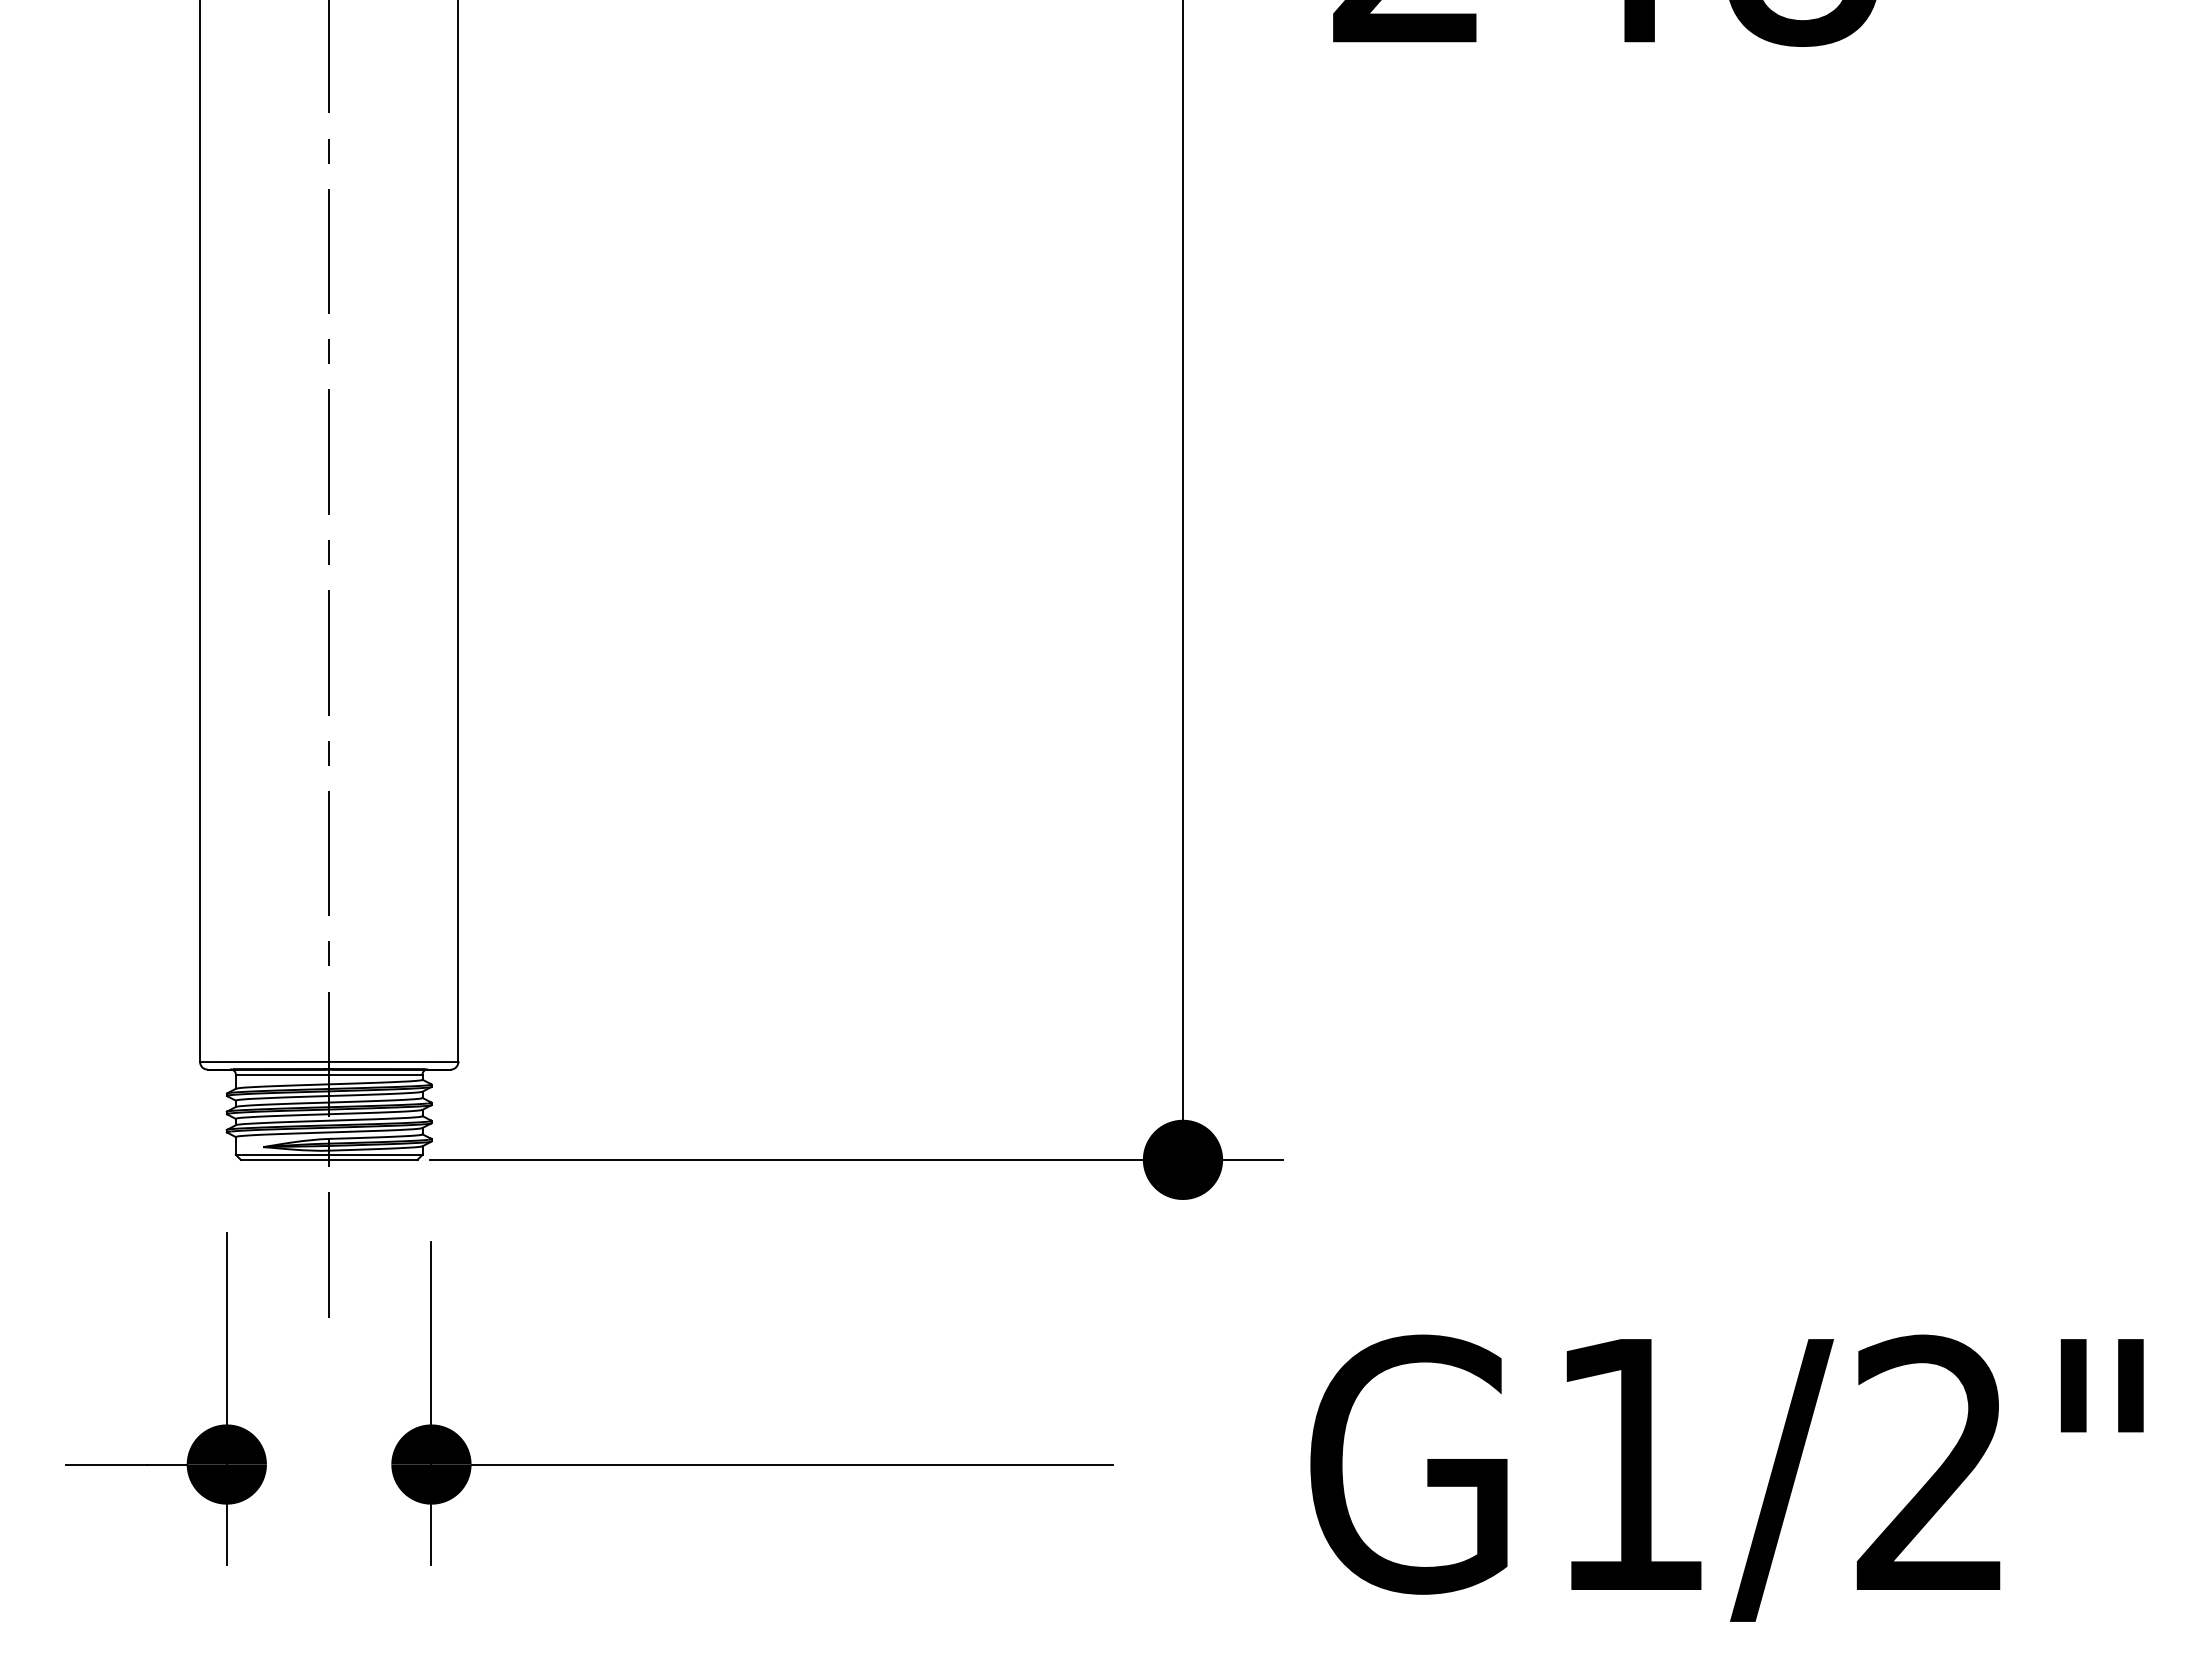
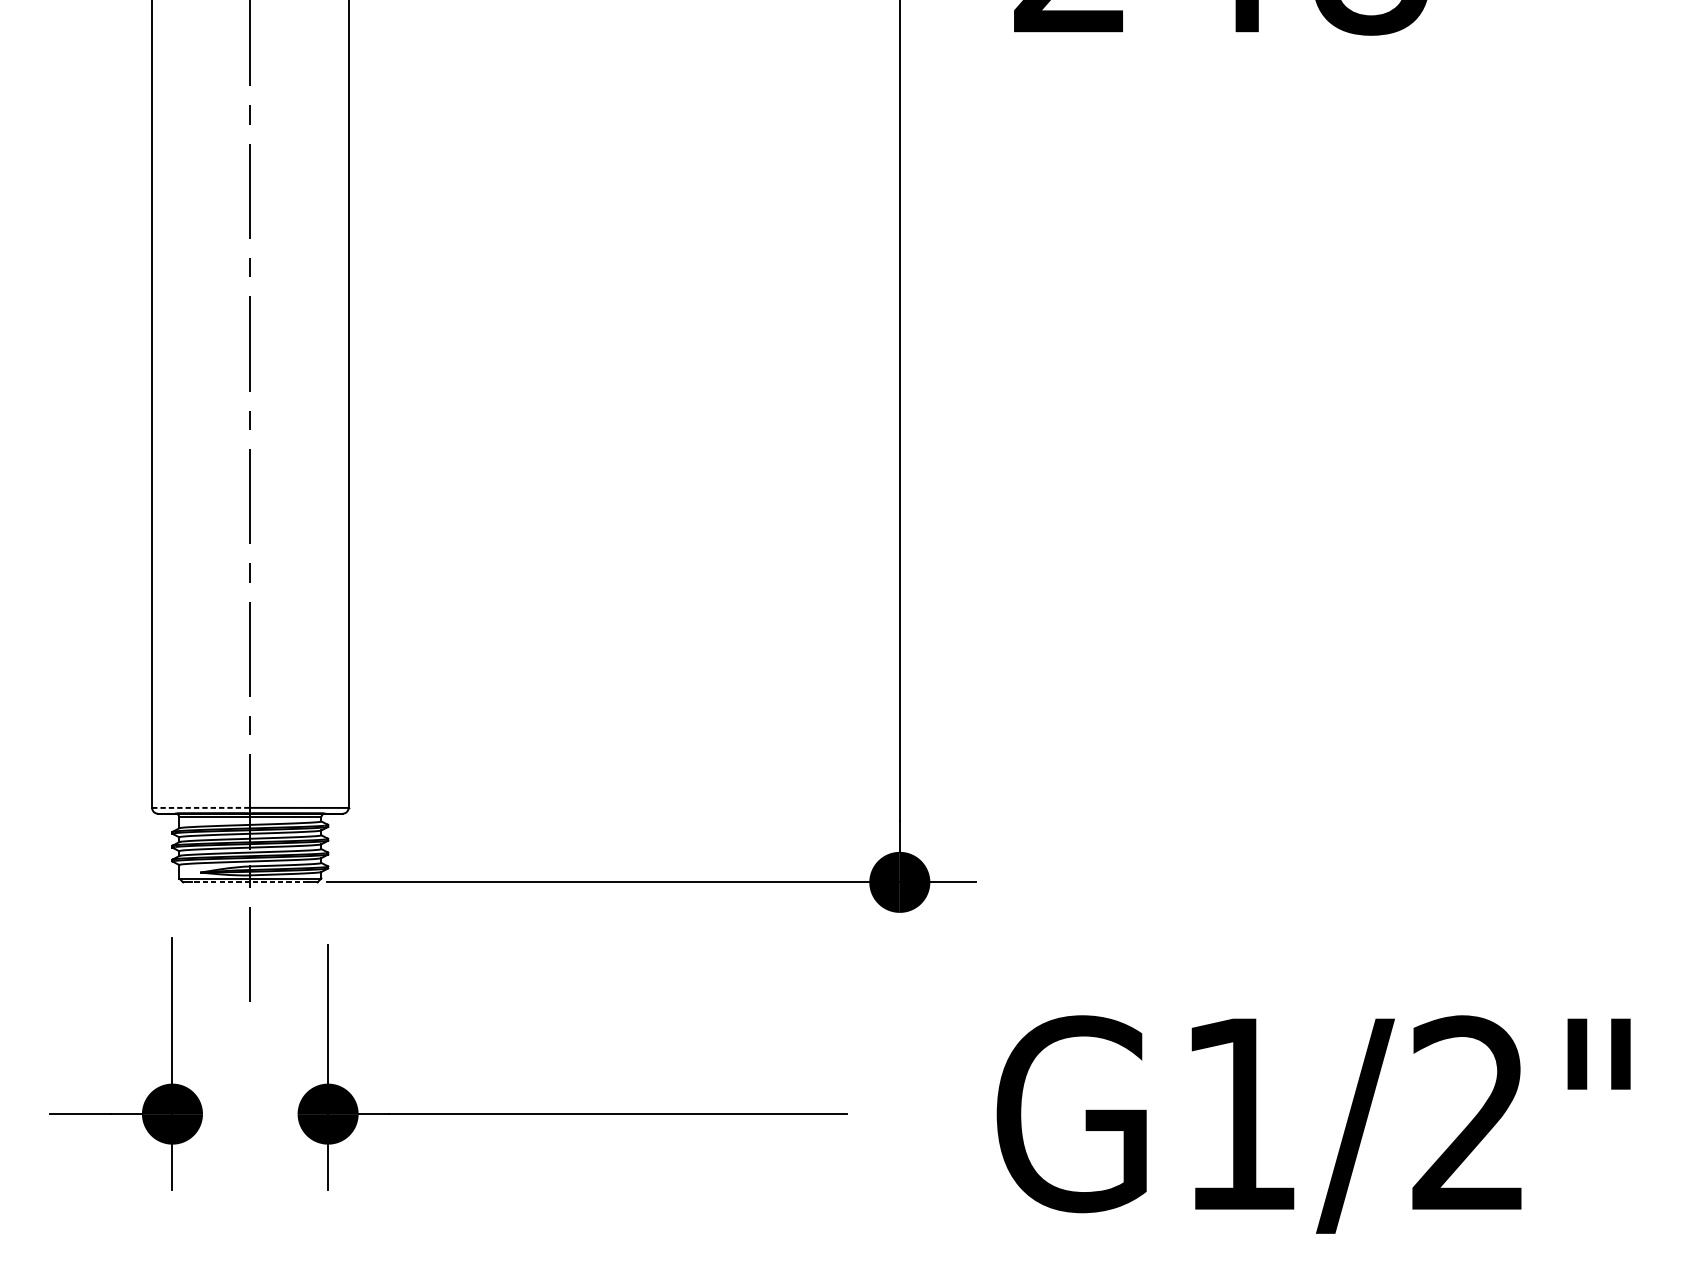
line: (264, 1062) -> (201, 808), solid -> dashed
line: (328, 1159) -> (249, 882), solid -> dashed

